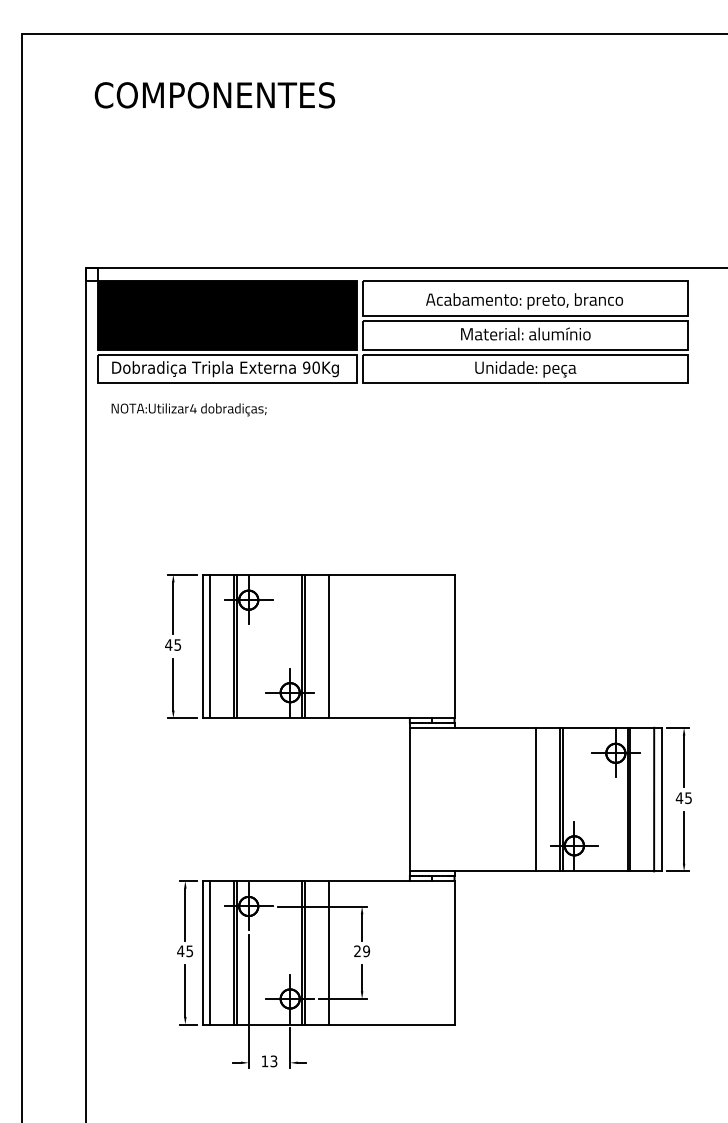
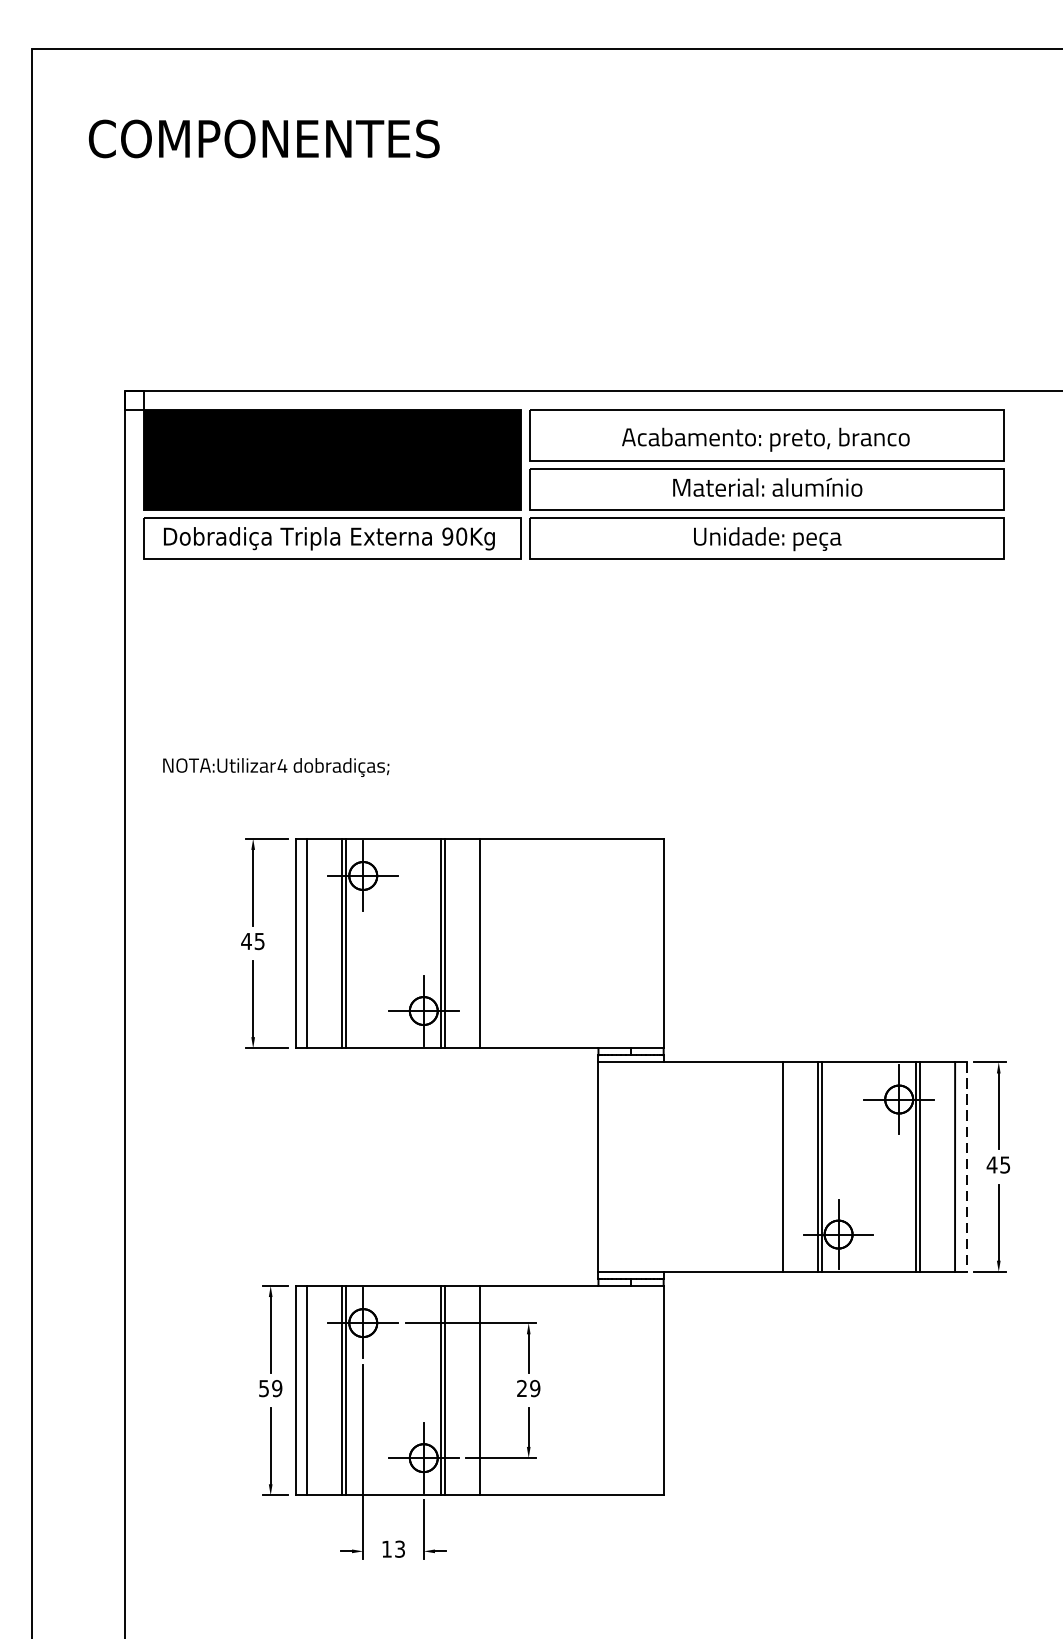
text: (214, 95) -> (263, 139), moved
text: (188, 409) -> (275, 766), moved
line: (661, 799) -> (965, 1166), solid -> dashed
text: (185, 951) -> (270, 1388), 45 -> 59

